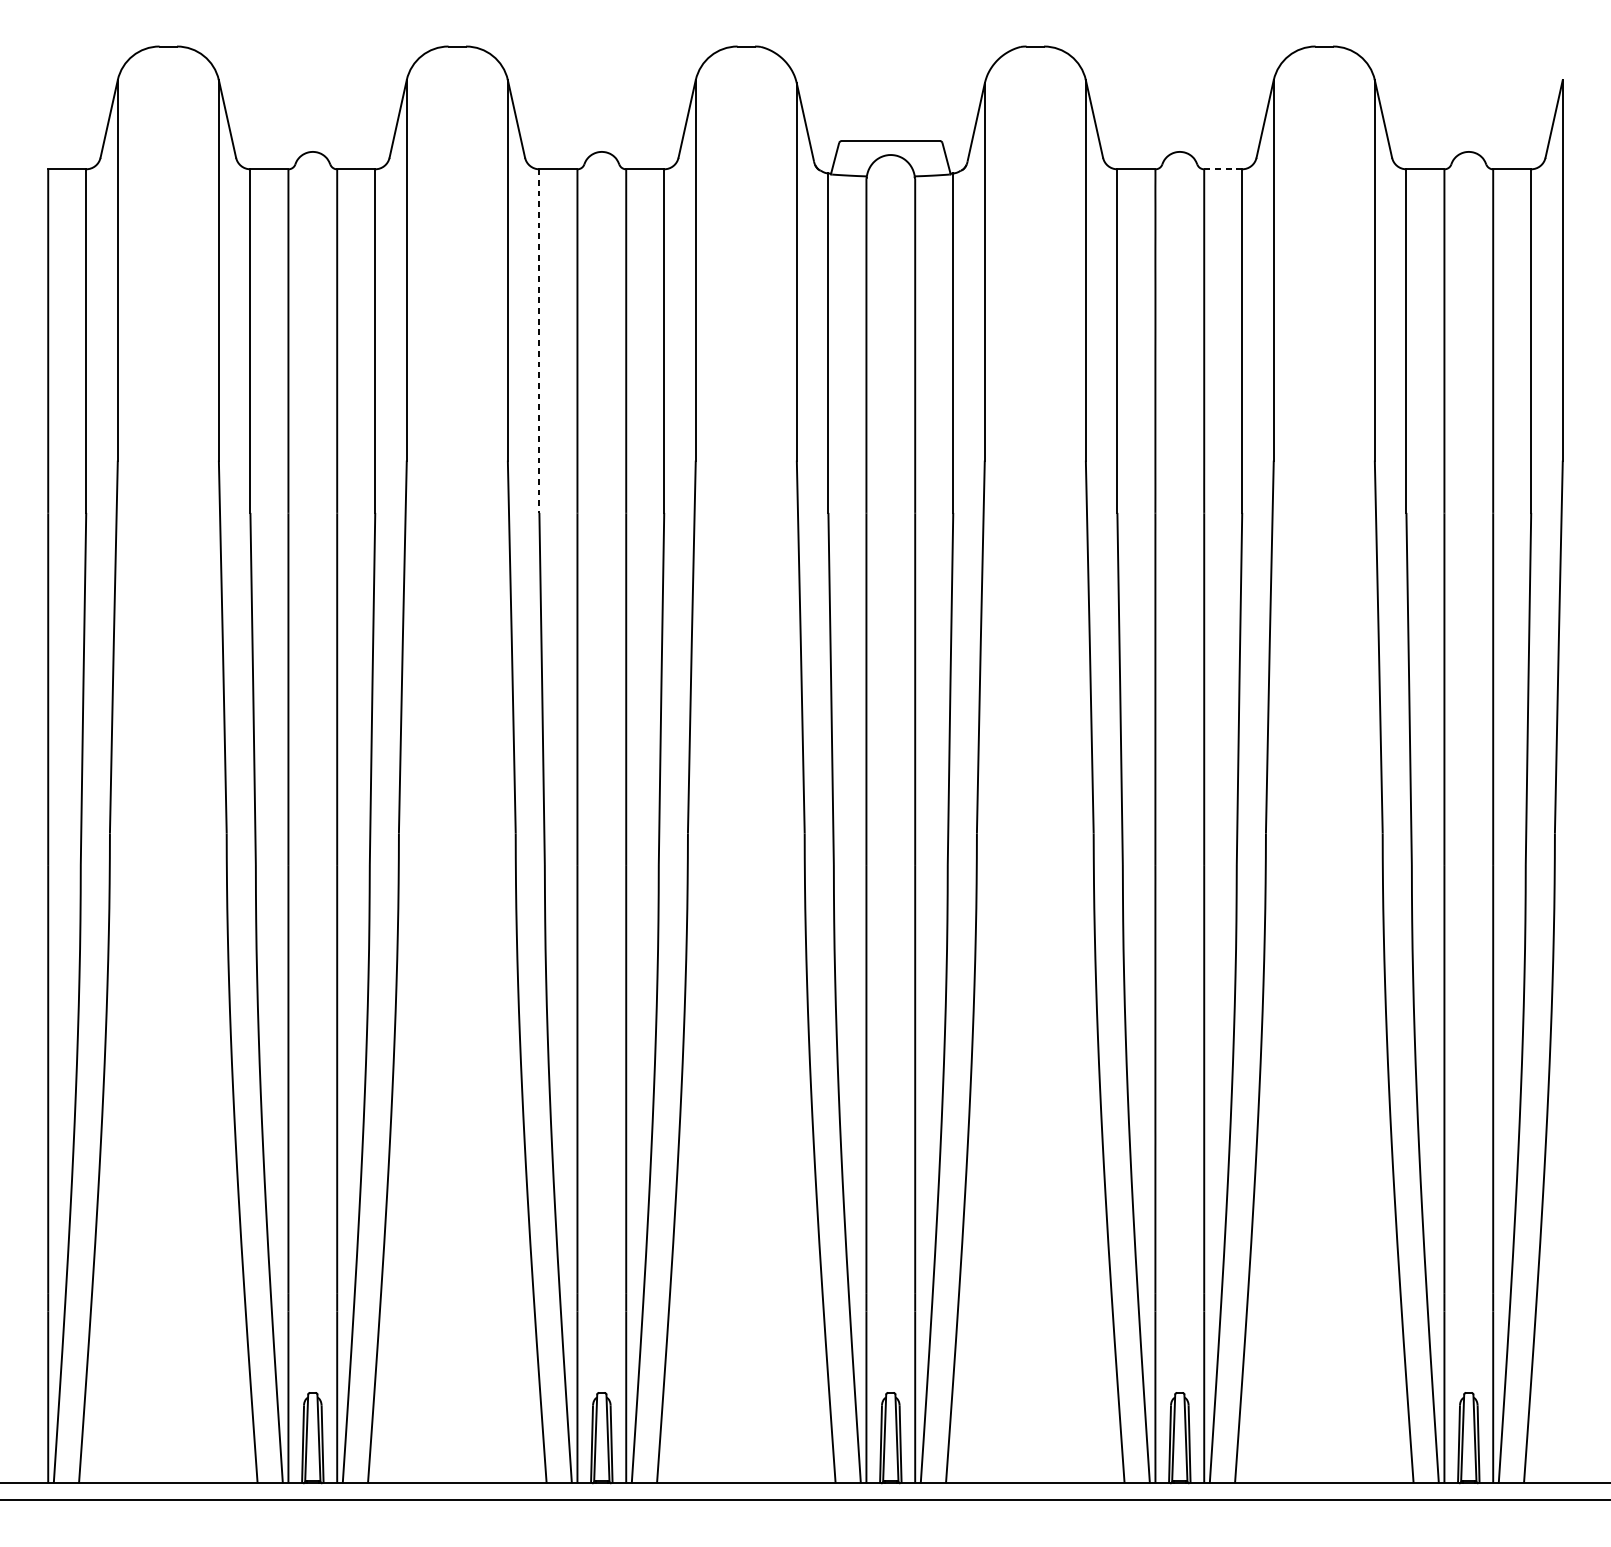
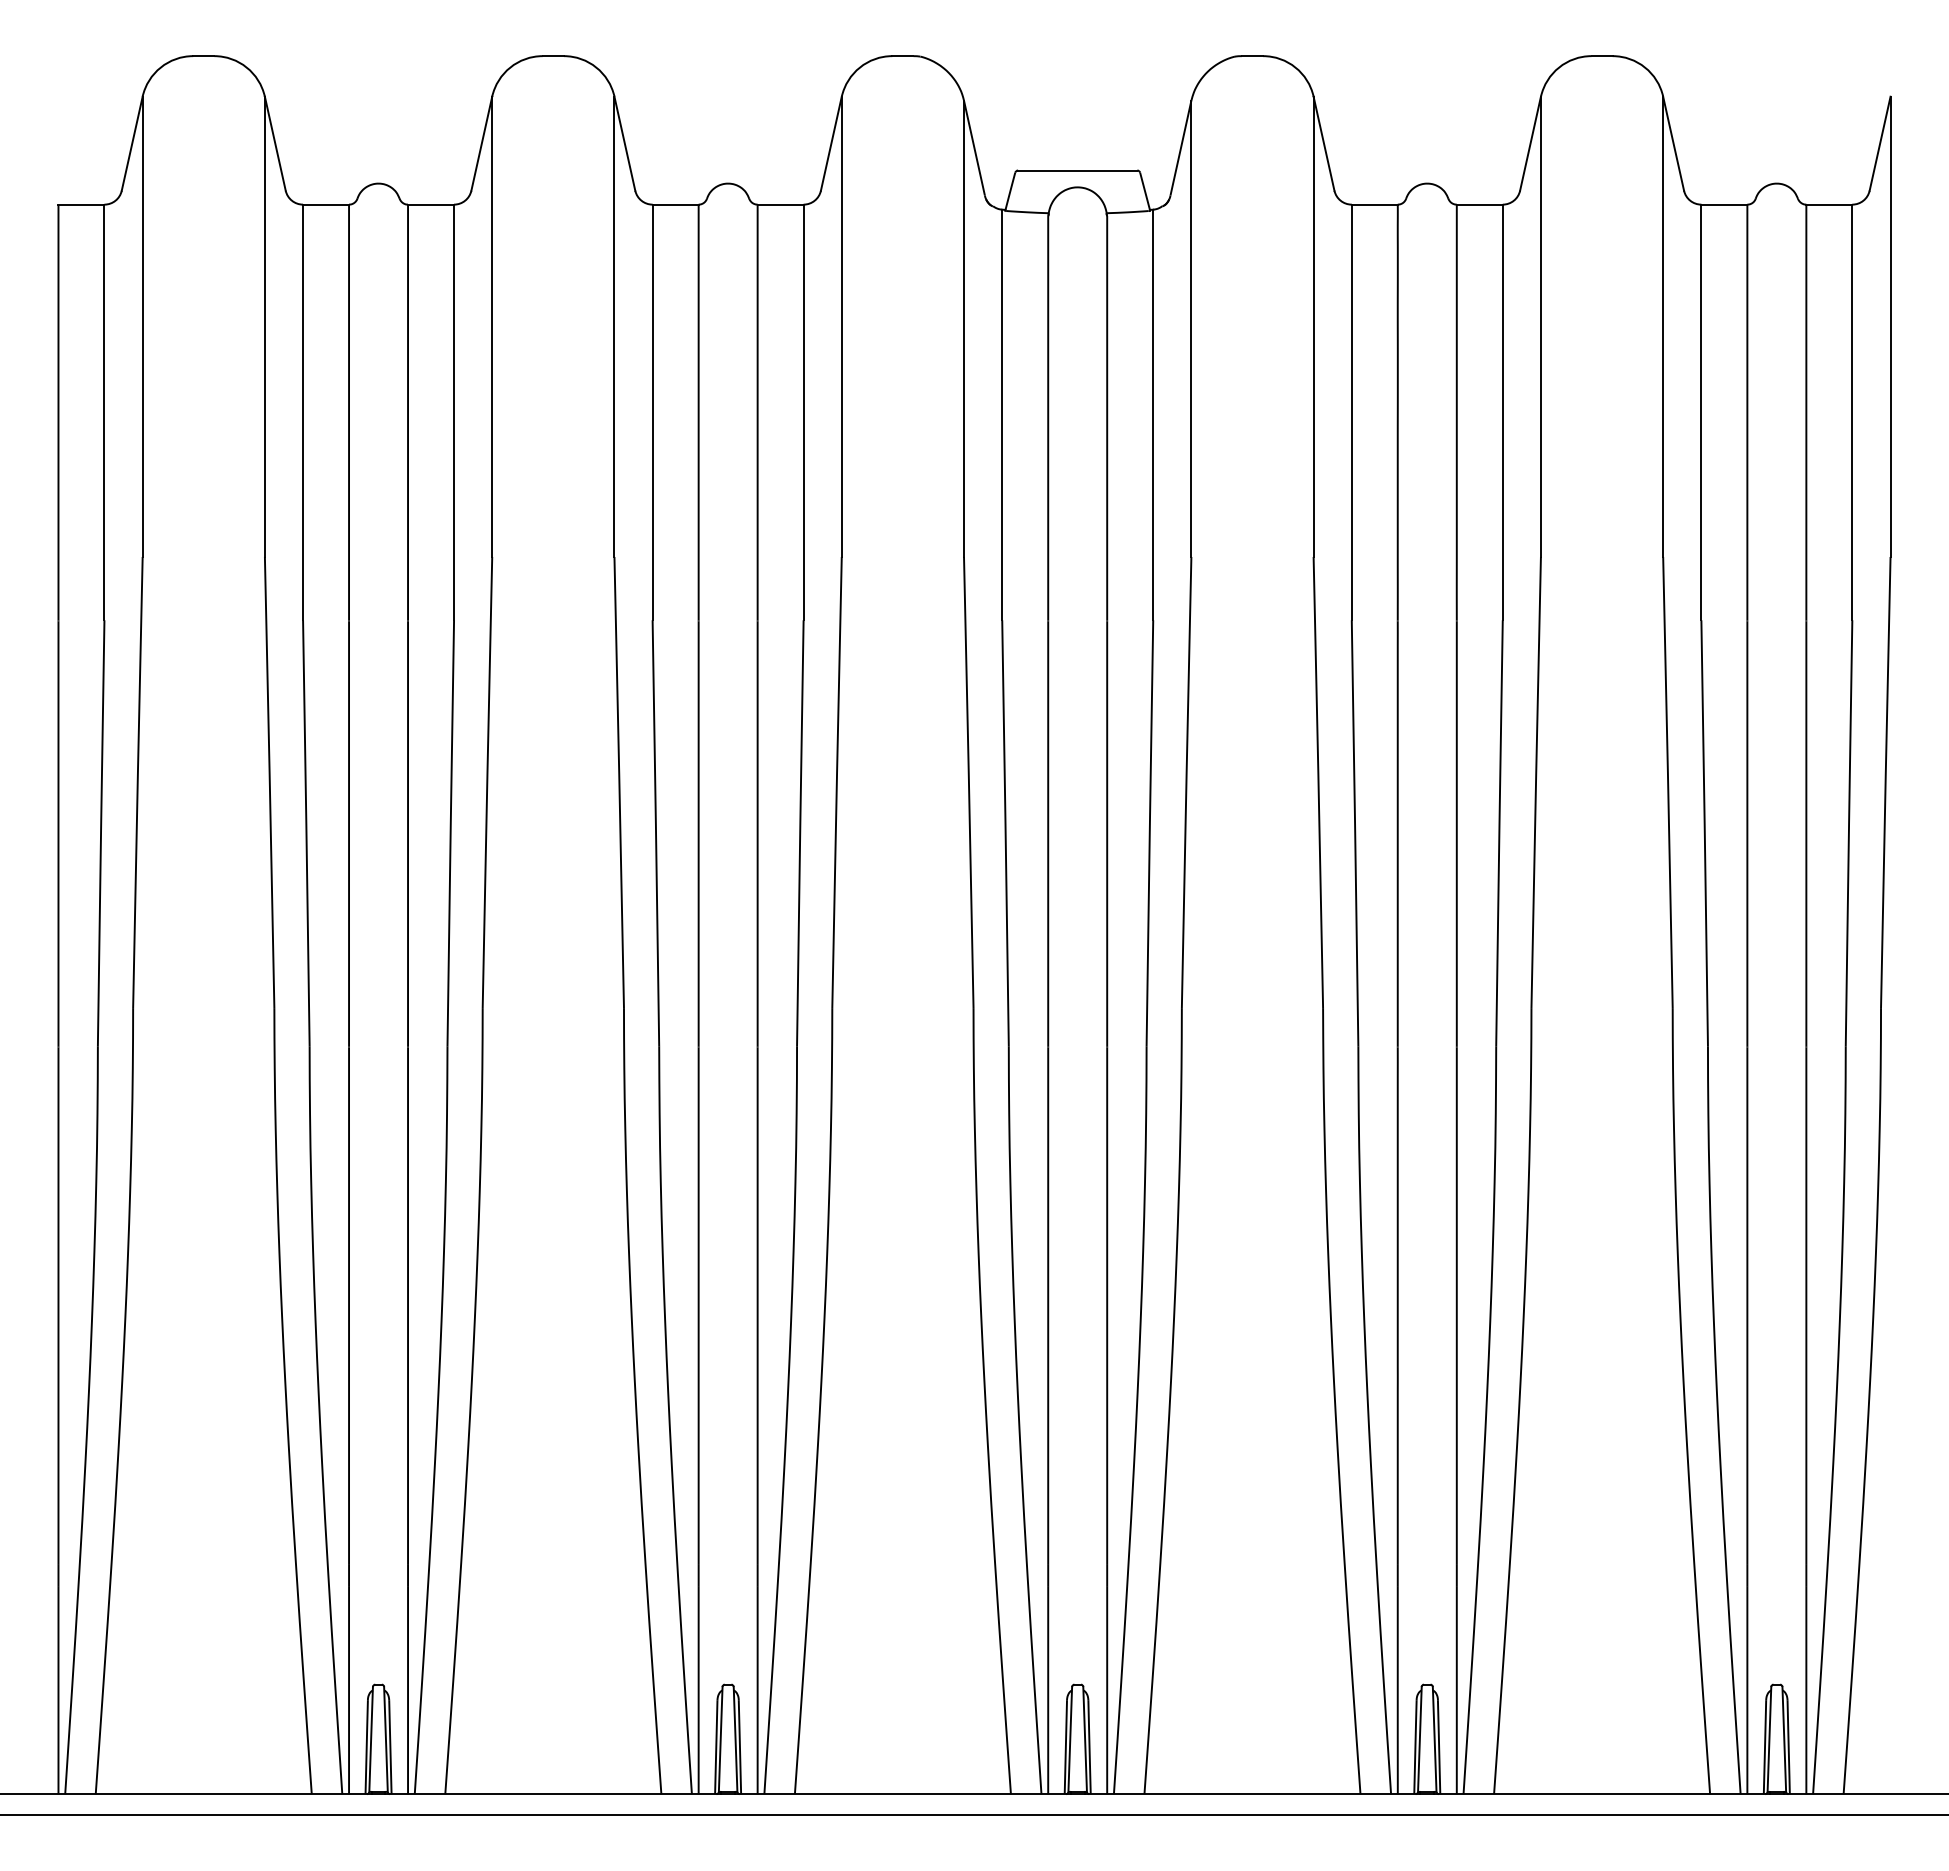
line: (1222, 169) -> (1479, 204), dashed -> solid
line: (539, 341) -> (652, 412), dashed -> solid

